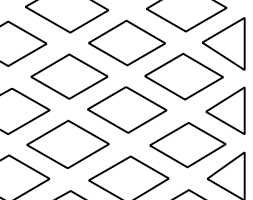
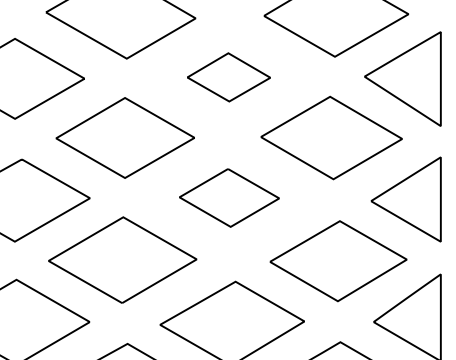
part: (126, 42) -> (228, 76), size x0.6
part: (127, 109) -> (229, 197), size x0.7

